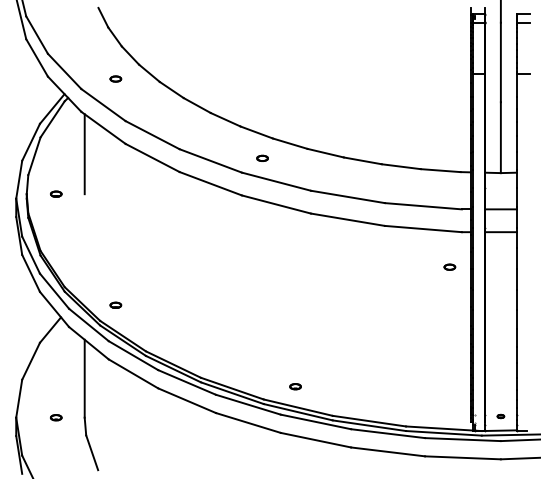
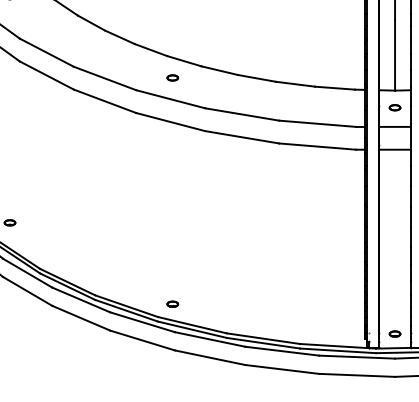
part: (262, 157) -> (172, 77), moved
part: (449, 266) -> (394, 107), moved
part: (295, 386) -> (172, 304), moved
part: (500, 416) -> (394, 334), size x1.67

